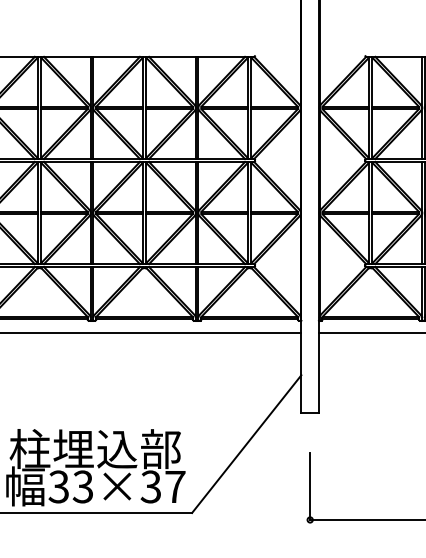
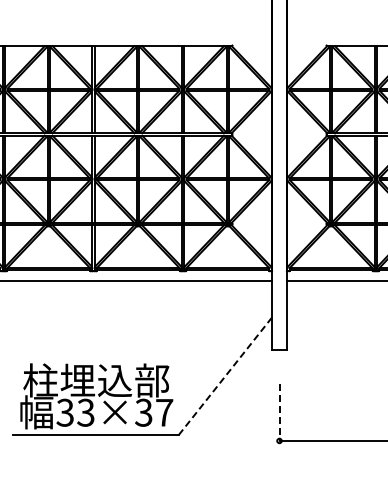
line: (246, 444) -> (225, 376), solid -> dashed
line: (310, 487) -> (279, 413), solid -> dashed

